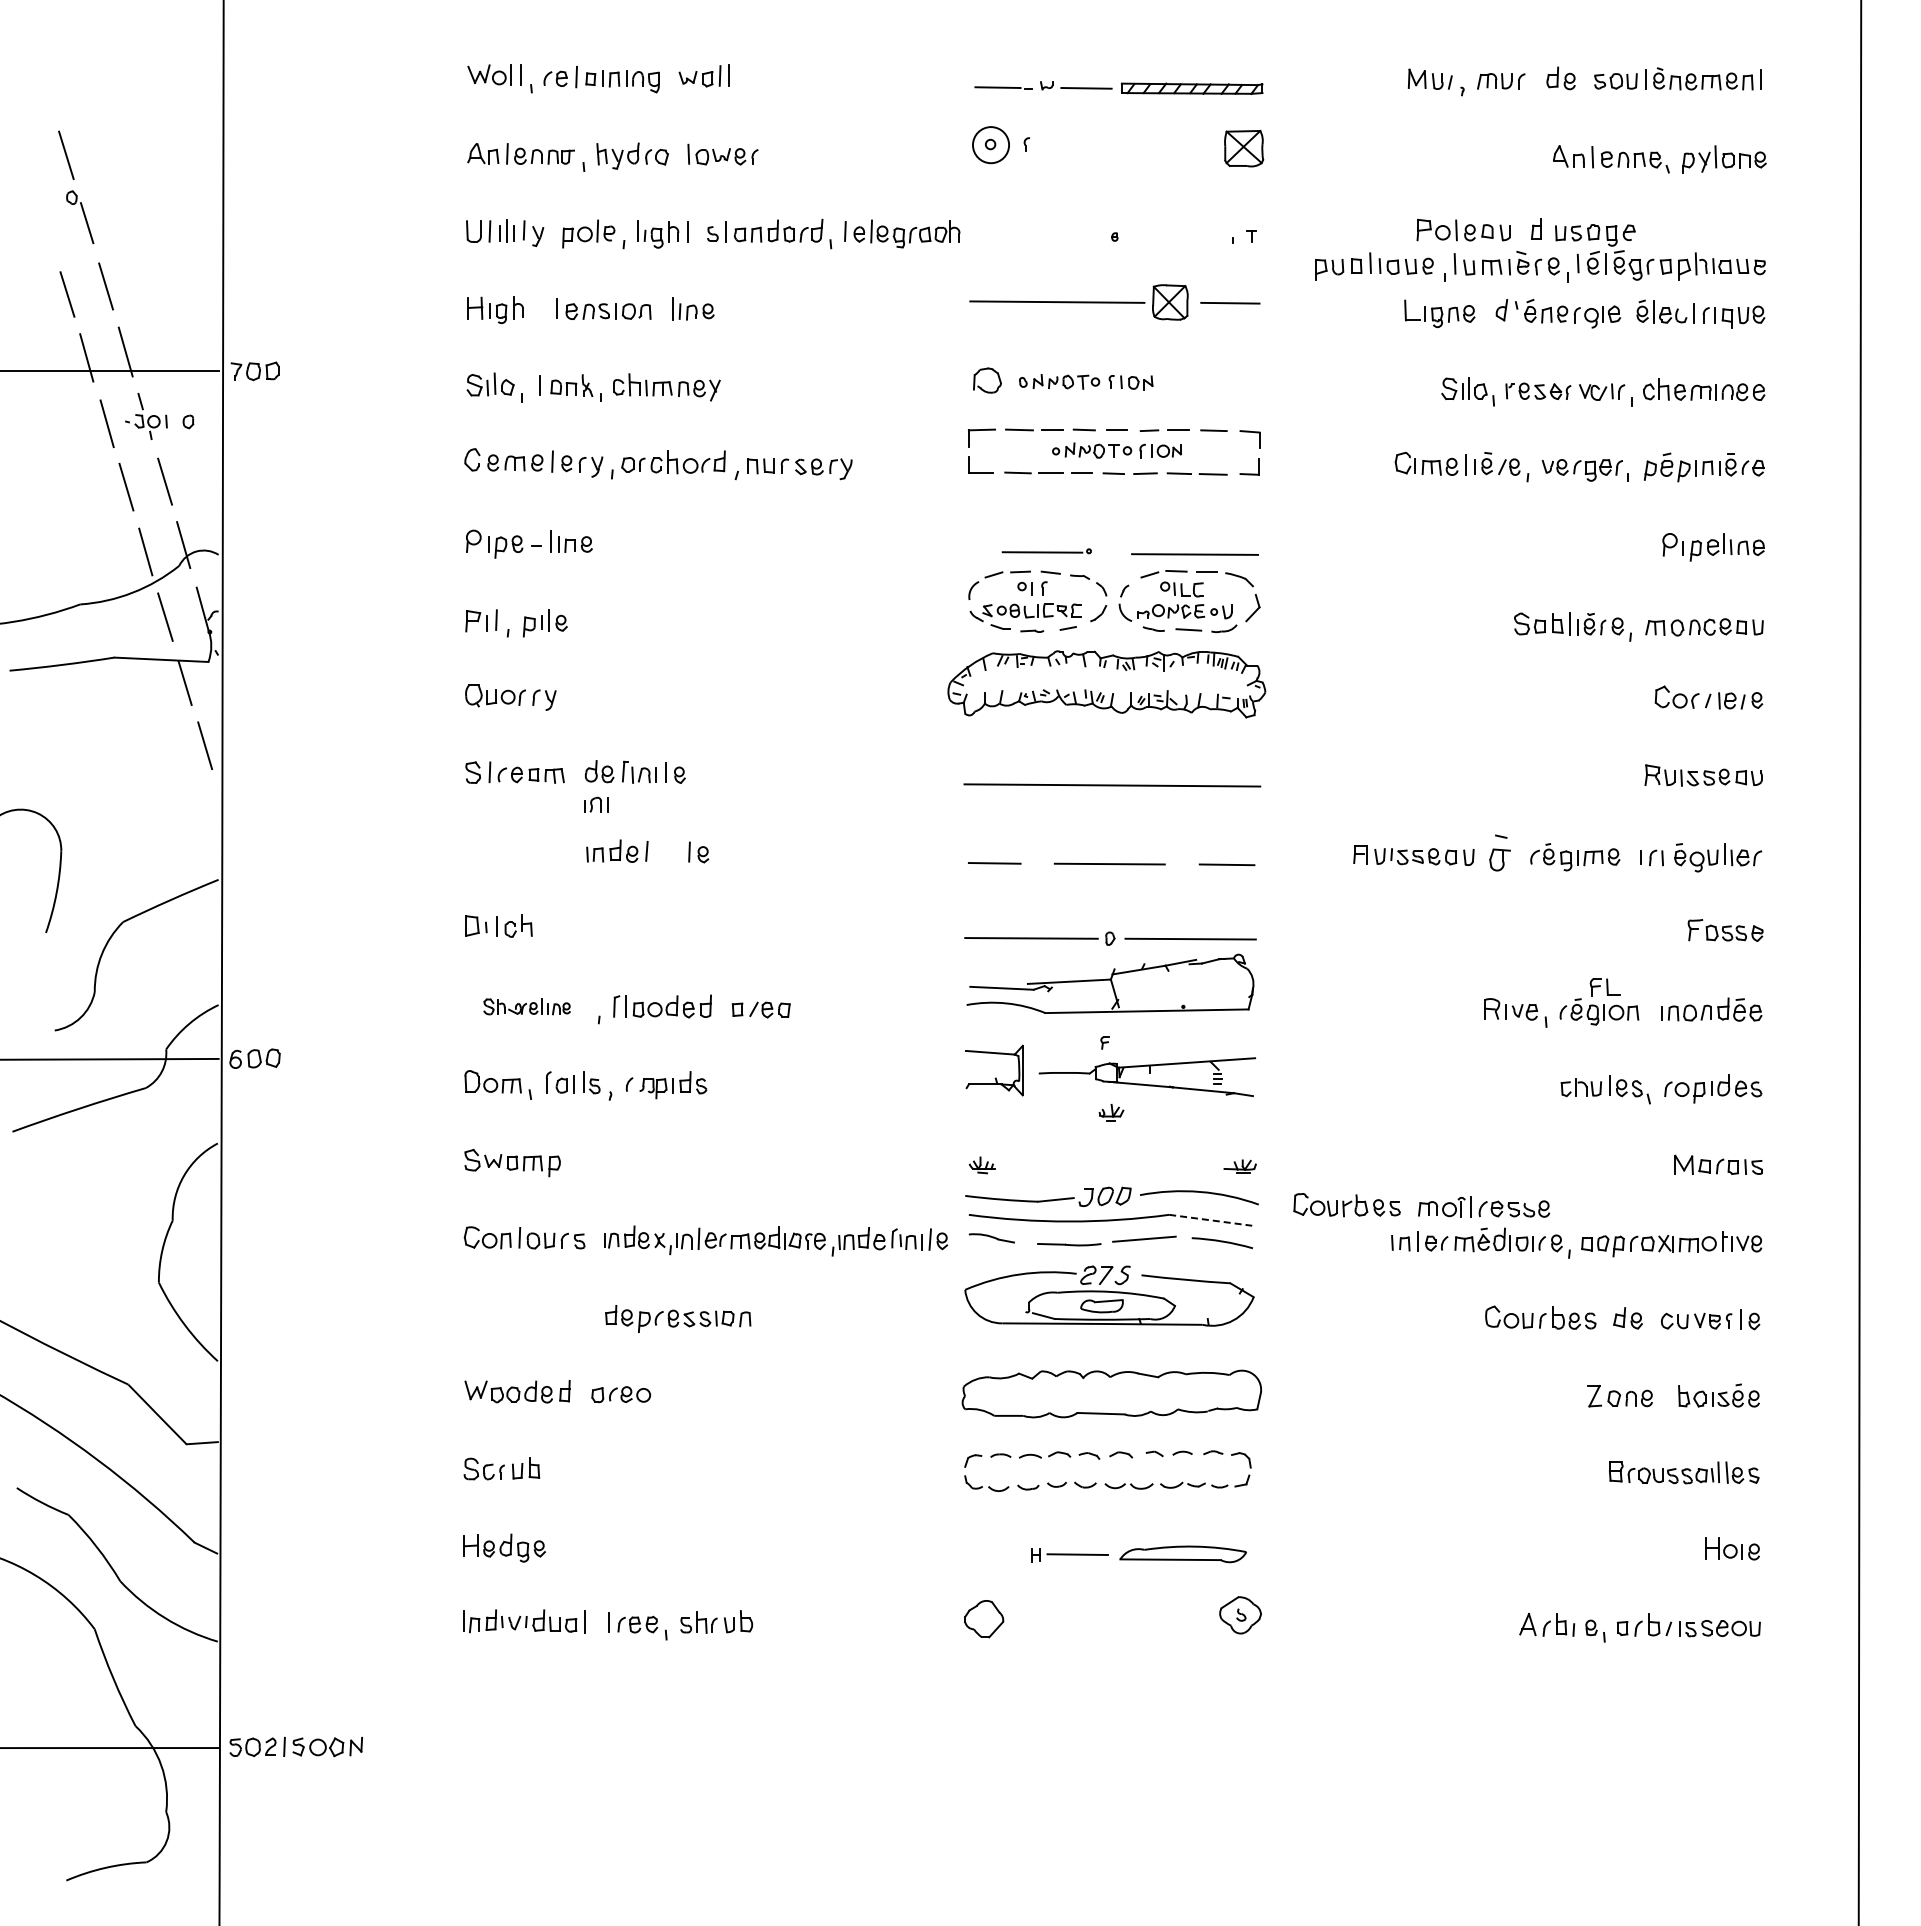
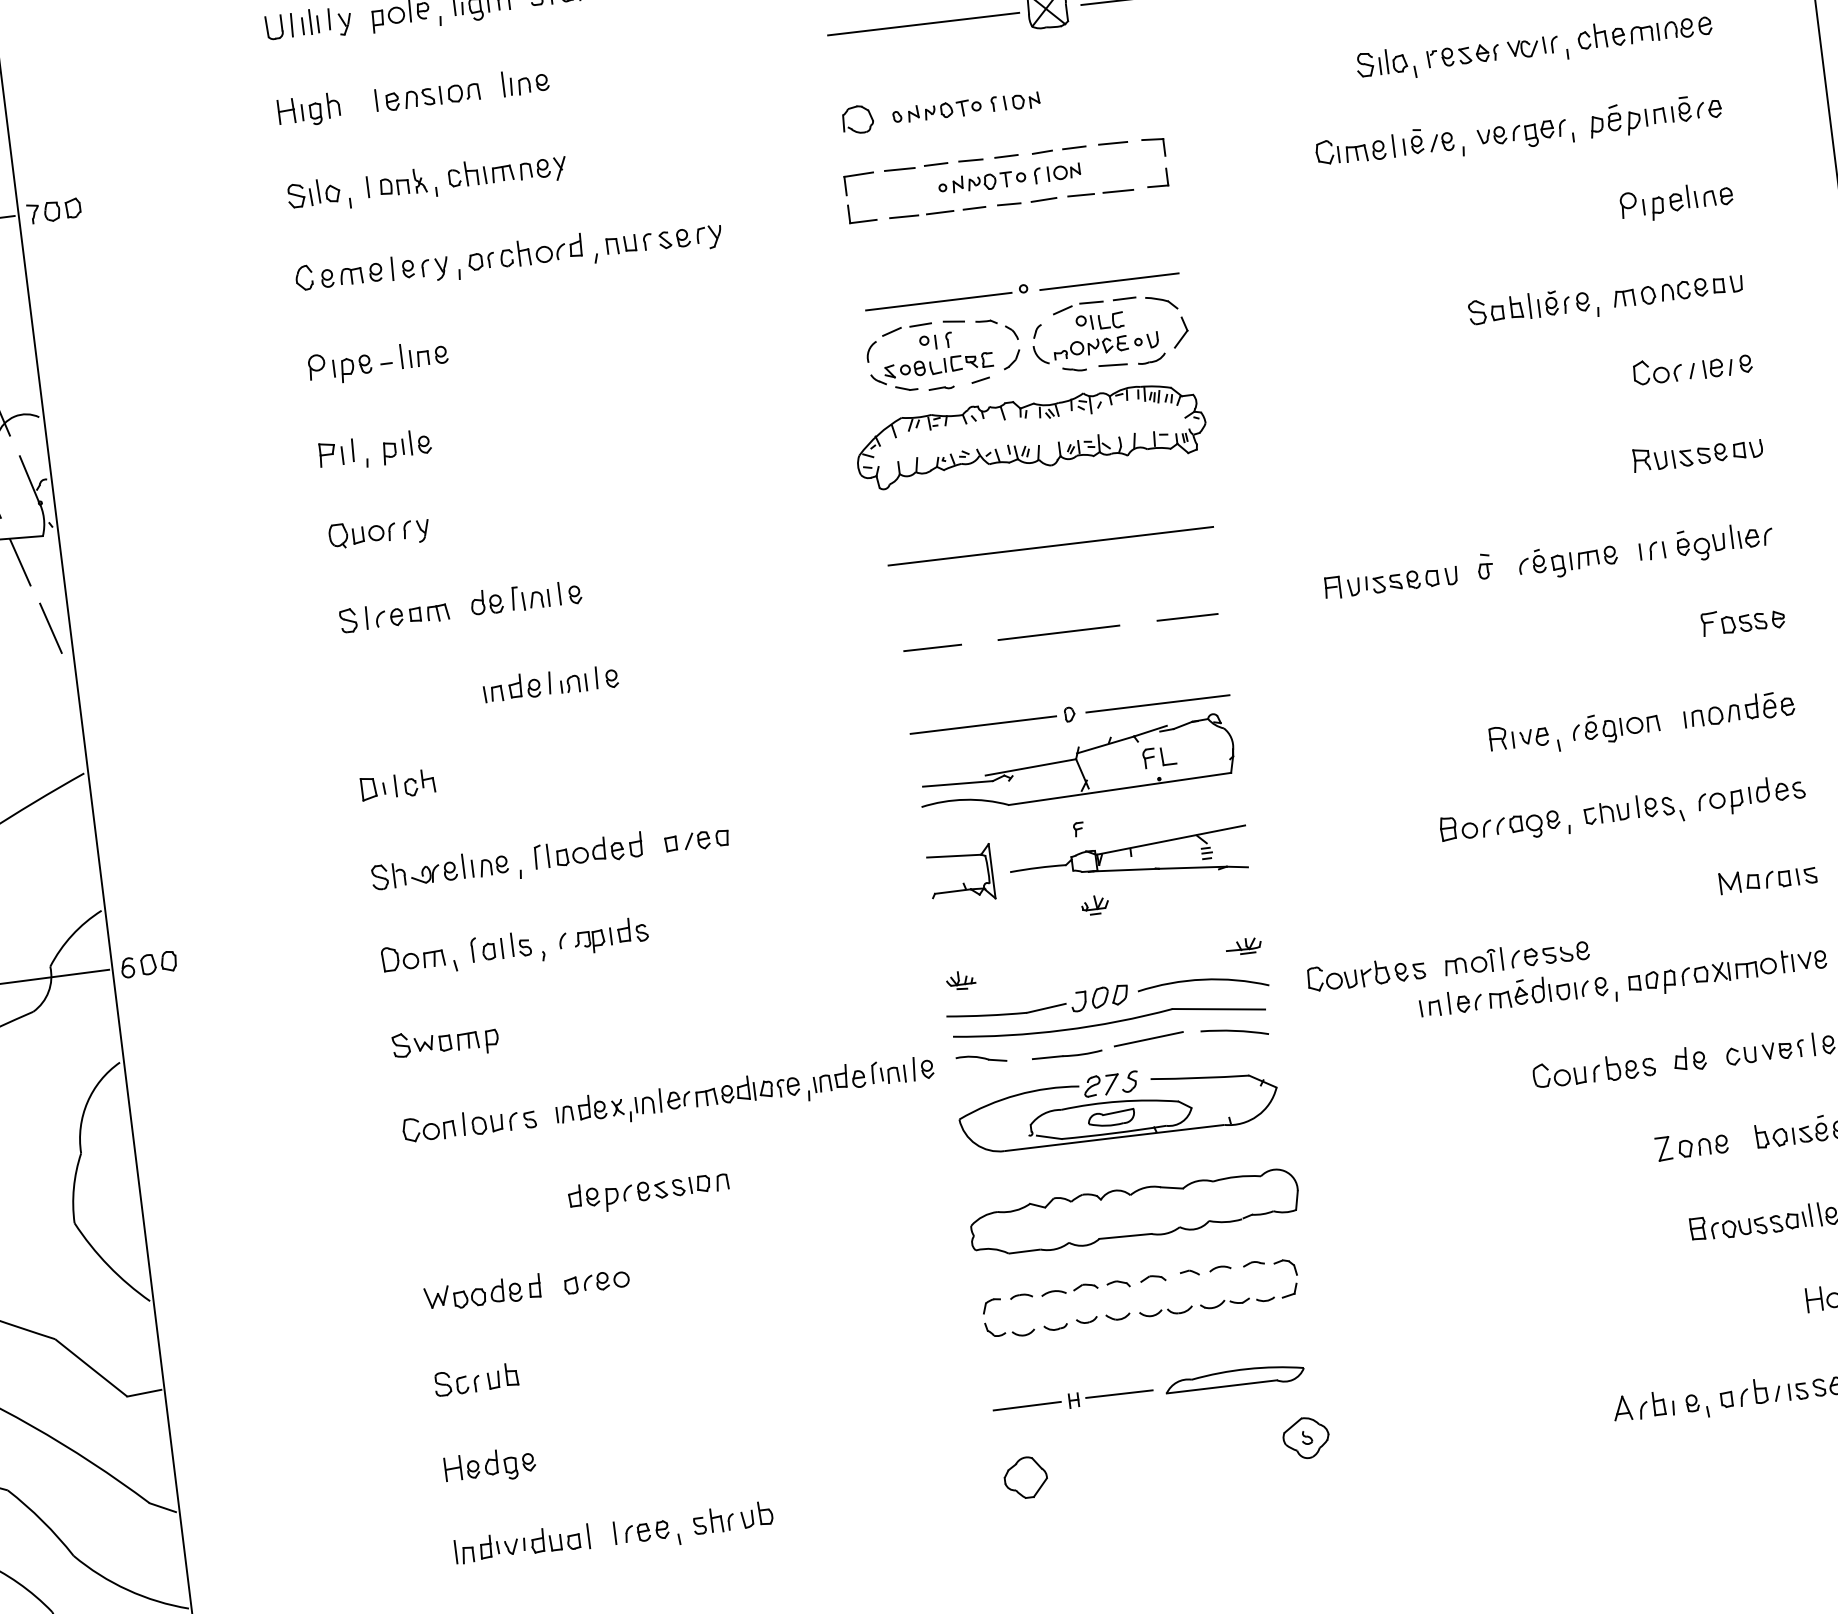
part: (1046, 551) -> (946, 298), size x1.67
part: (596, 804) -> (573, 683), moved
part: (1500, 852) -> (1485, 565), size x0.62
part: (1604, 987) -> (1158, 757), moved
part: (527, 1006) -> (440, 869), size x1.43
part: (1488, 1087) -> (1504, 825), added
line: (1210, 1220) -> (1218, 1009), dashed -> solid
line: (993, 1555) -> (1027, 1406), added

